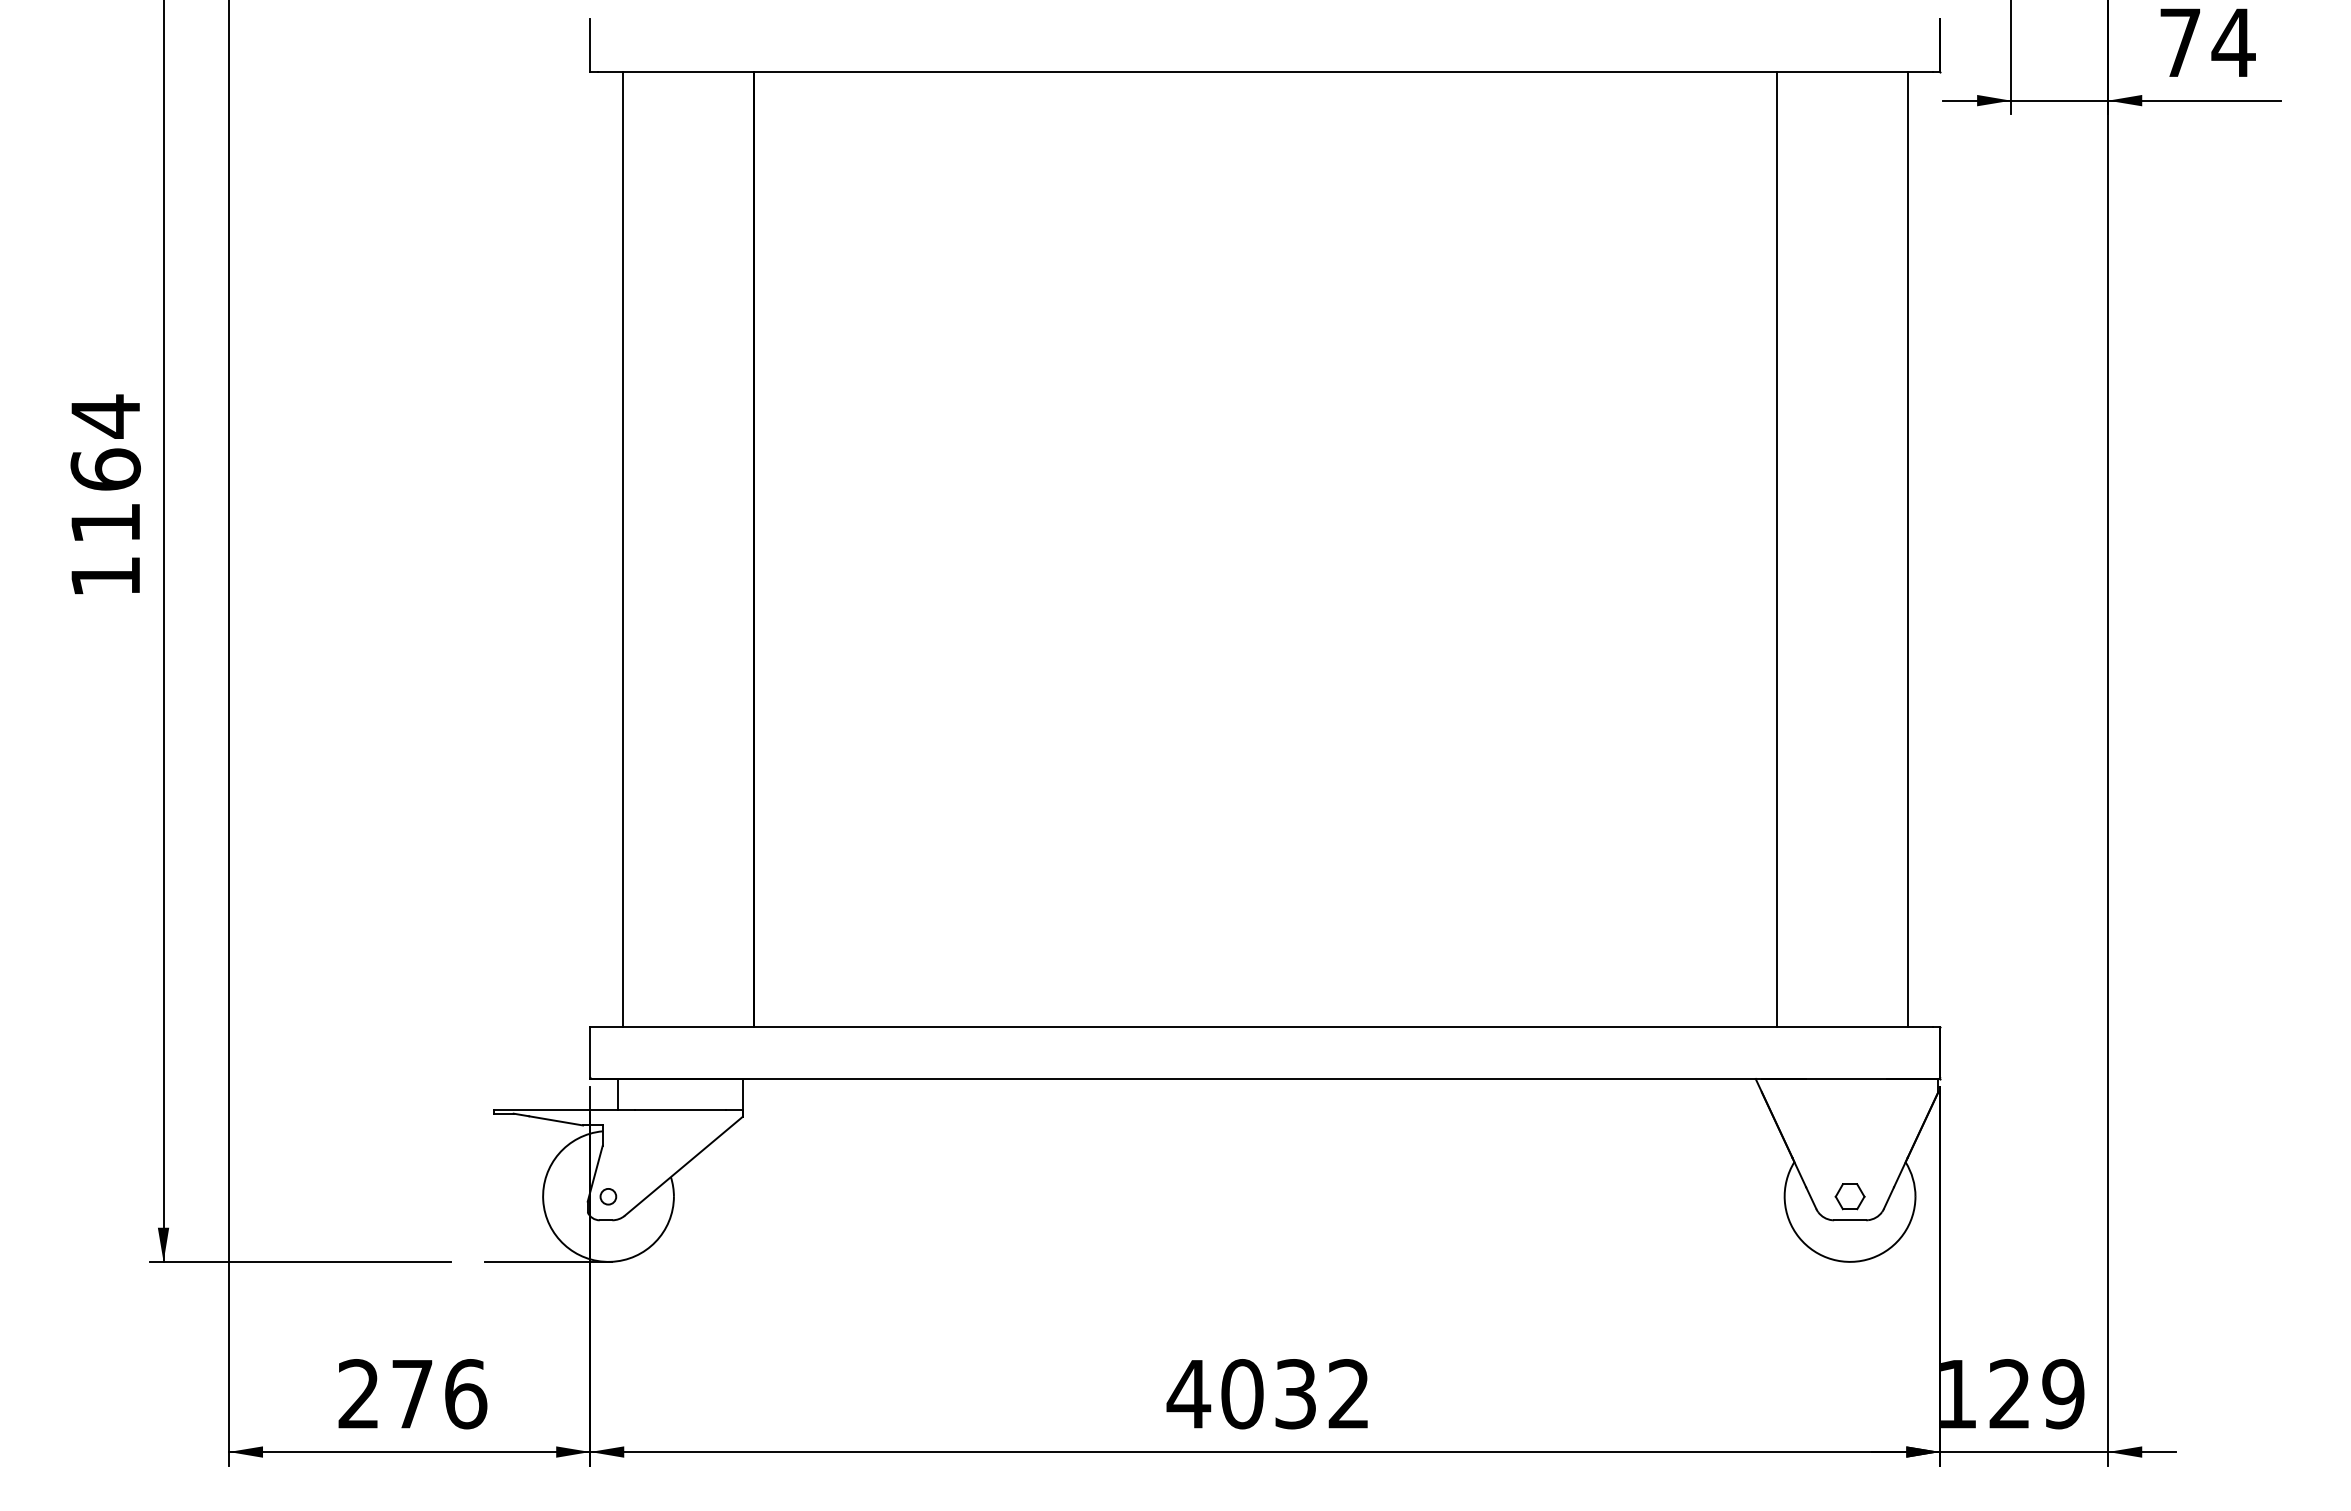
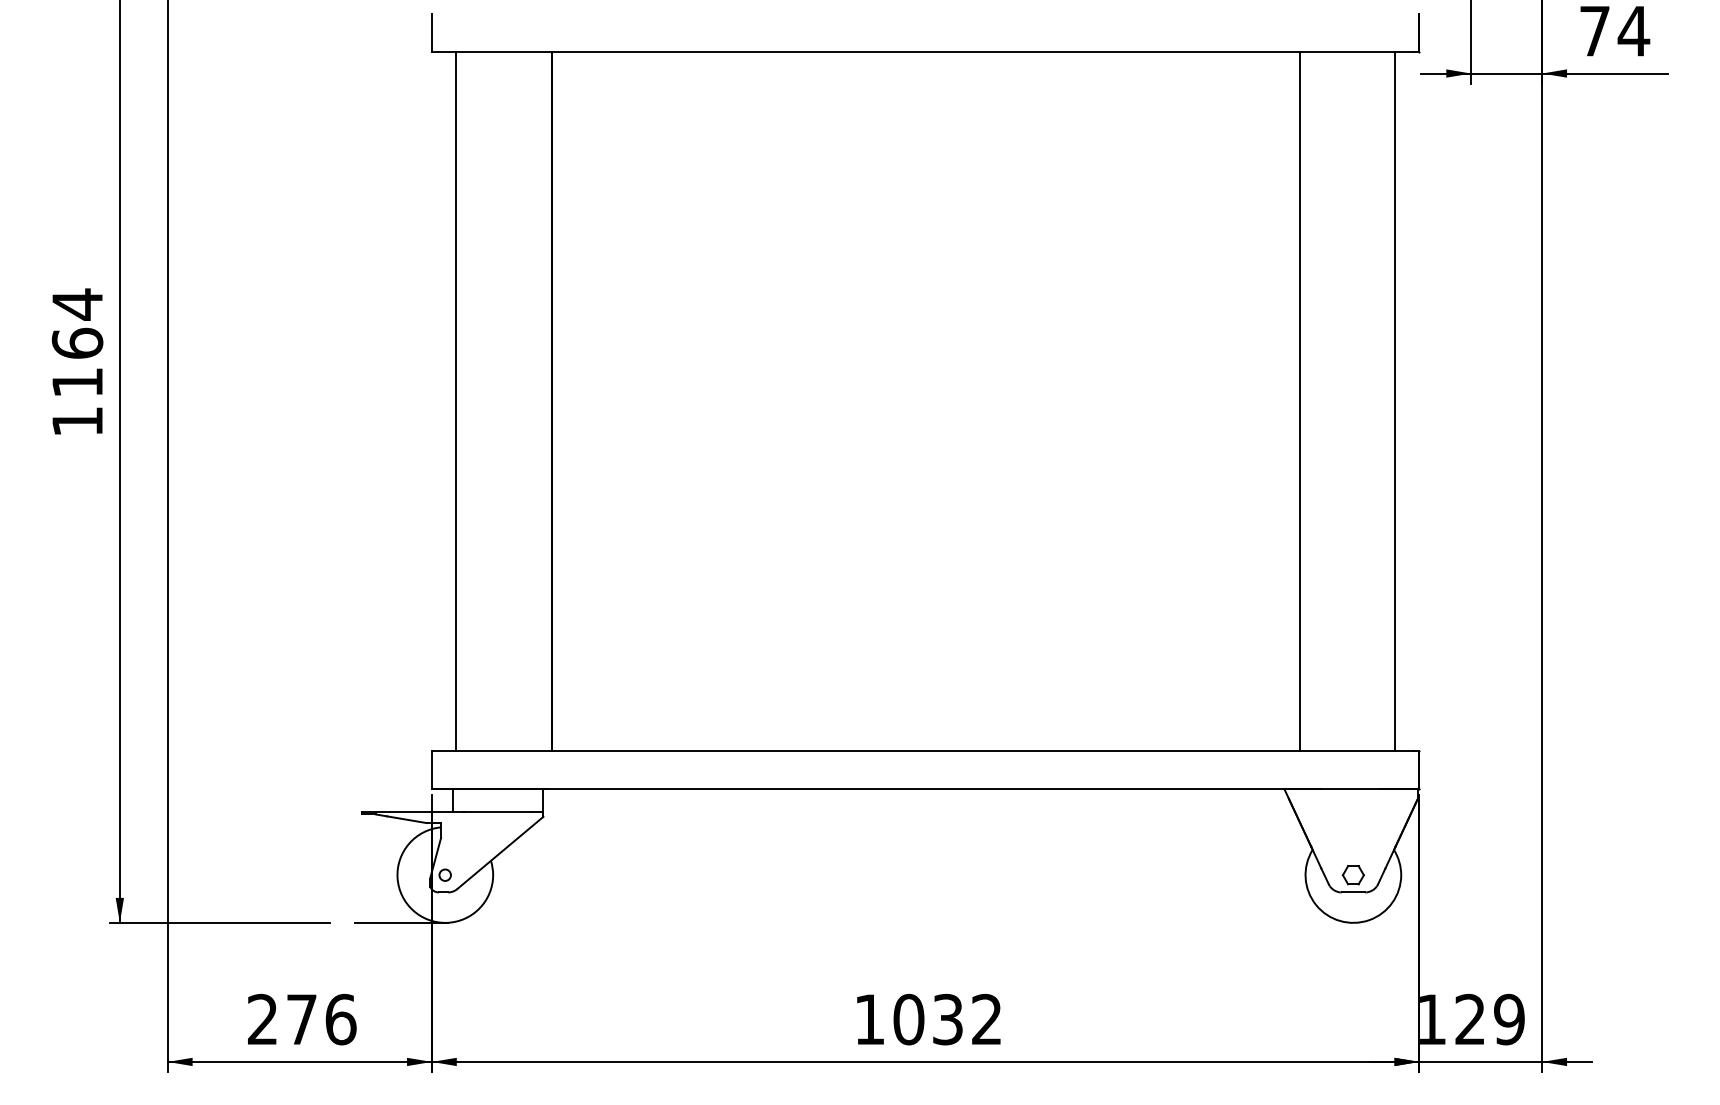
text: (1188, 1394) -> (869, 1019), 4032 -> 1032

